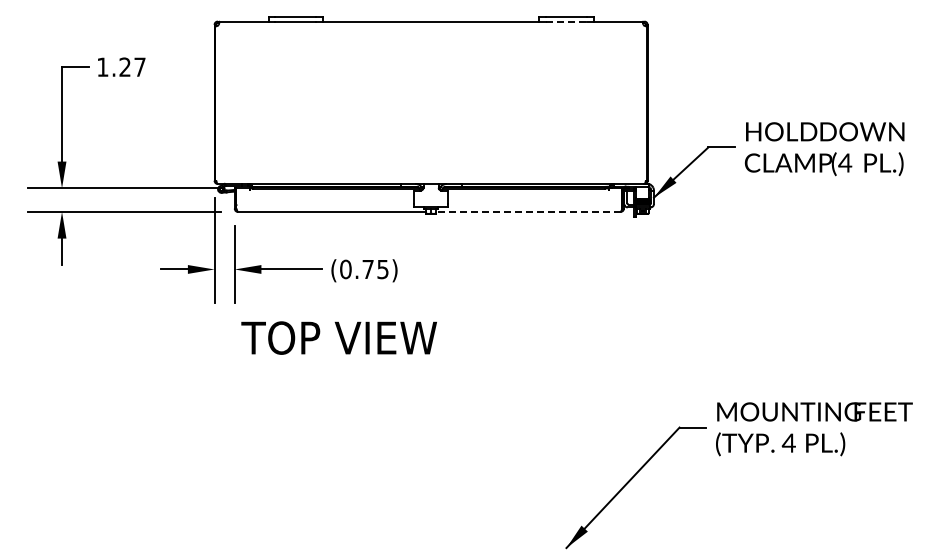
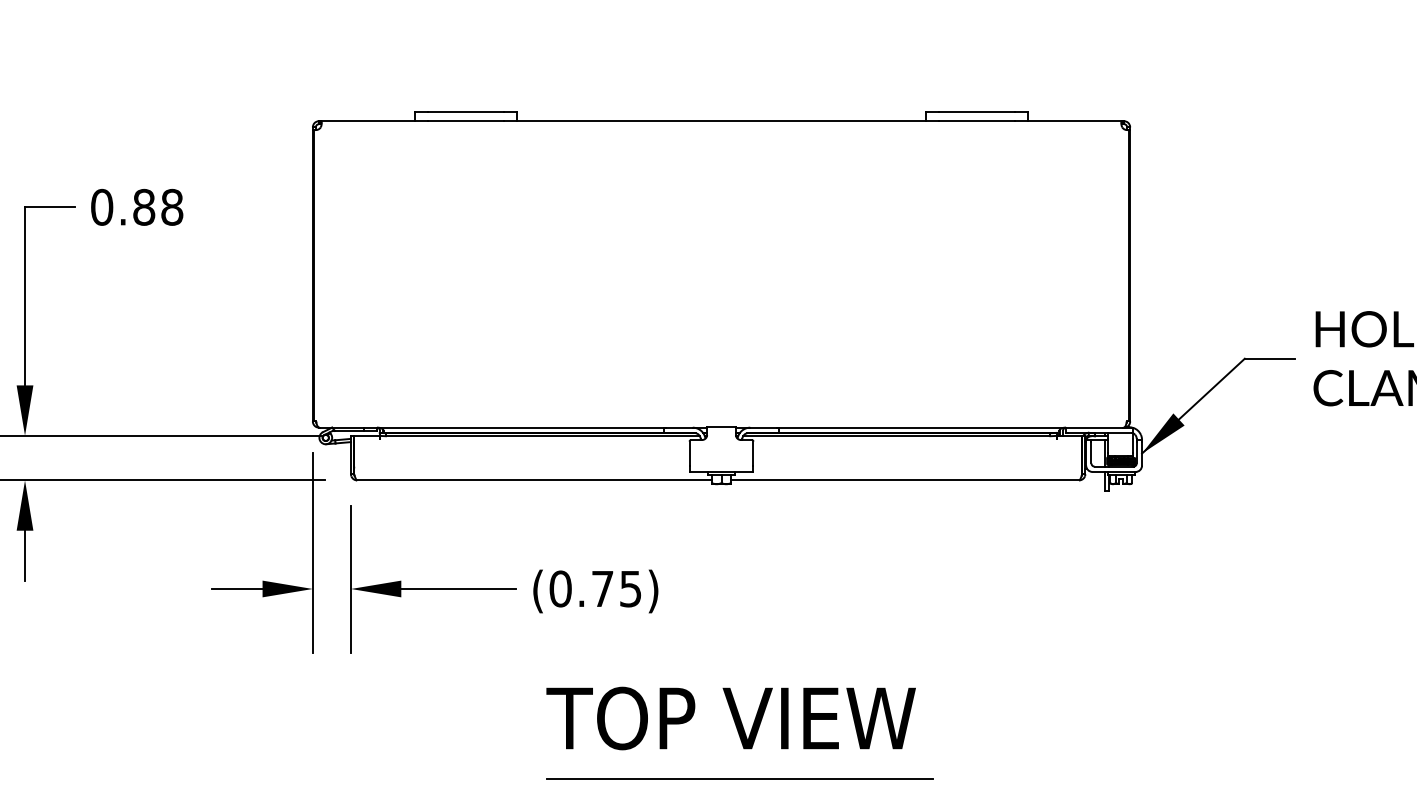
line: (566, 21) -> (977, 121), dashed -> solid
text: (121, 66) -> (137, 205), 1.27 -> 0.88
line: (527, 211) -> (903, 479), dashed -> solid
text: (338, 337) -> (729, 717), moved
line: (440, 370) -> (739, 779), added

